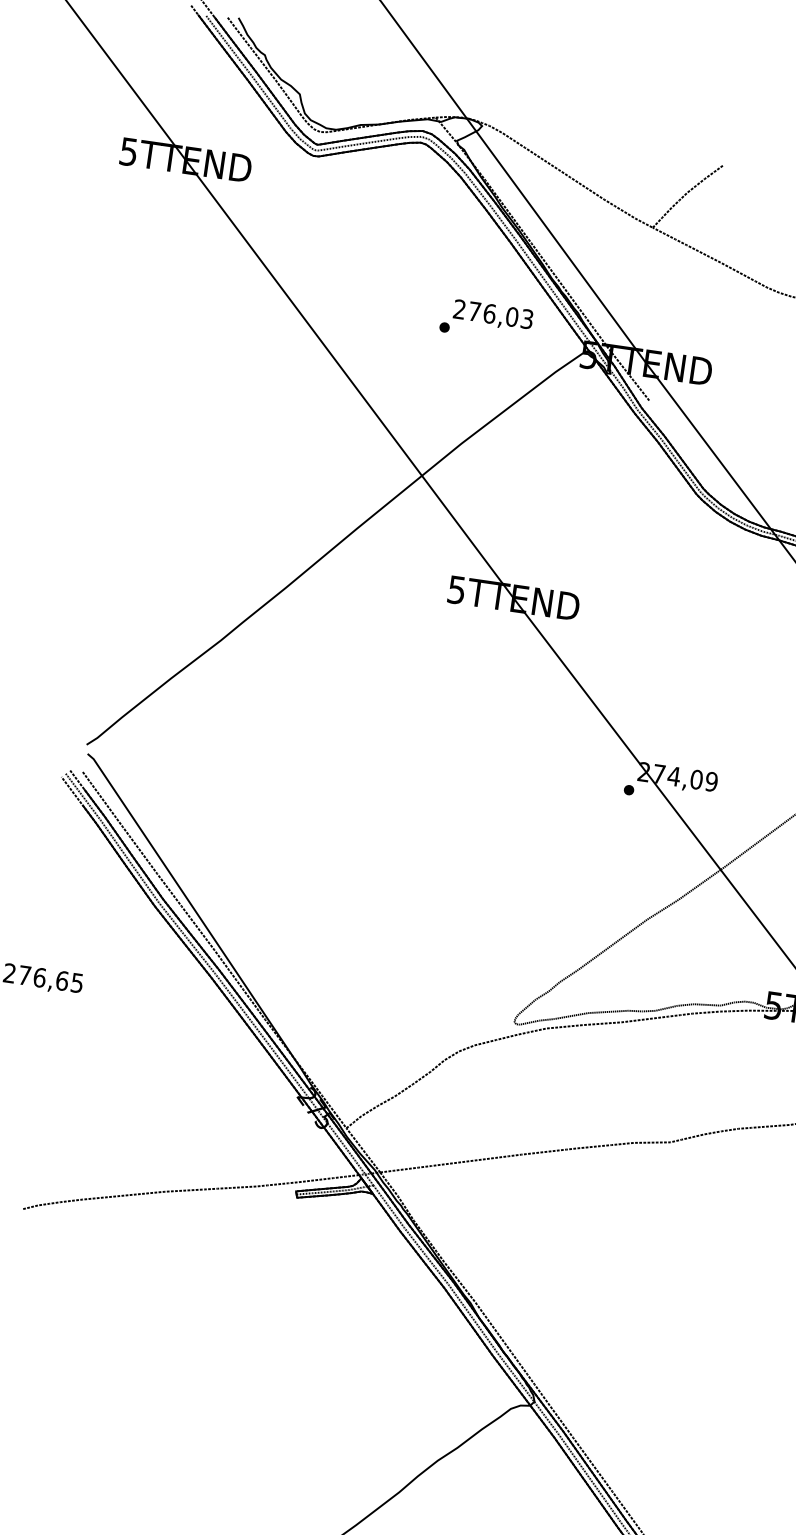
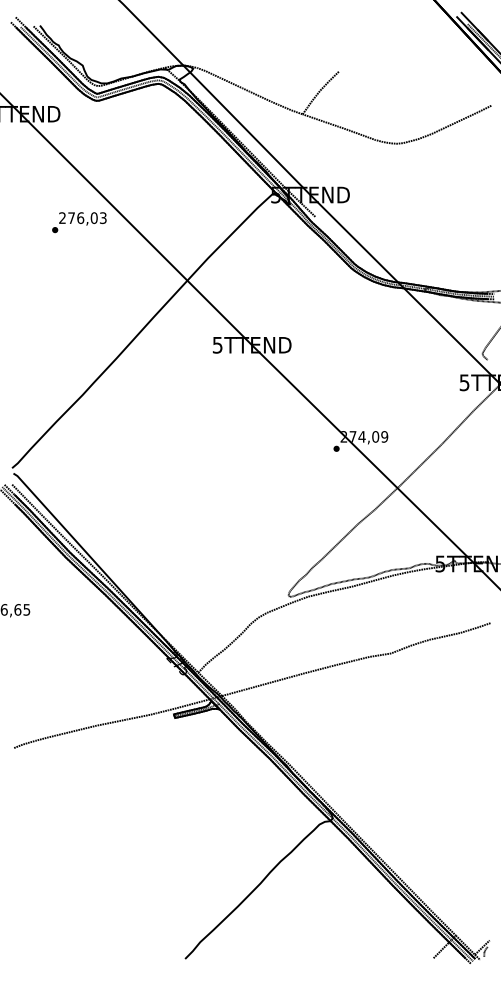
text: (486, 320) -> (79, 222), moved

